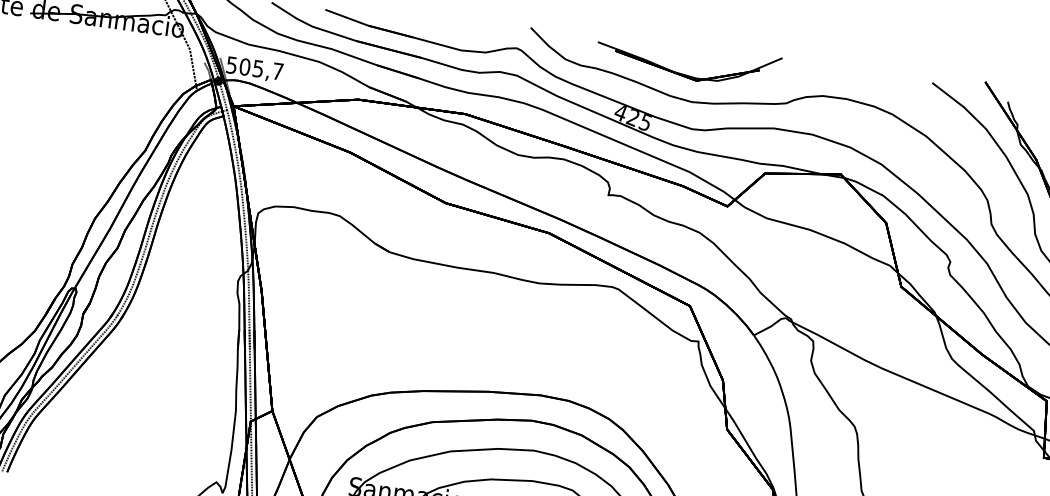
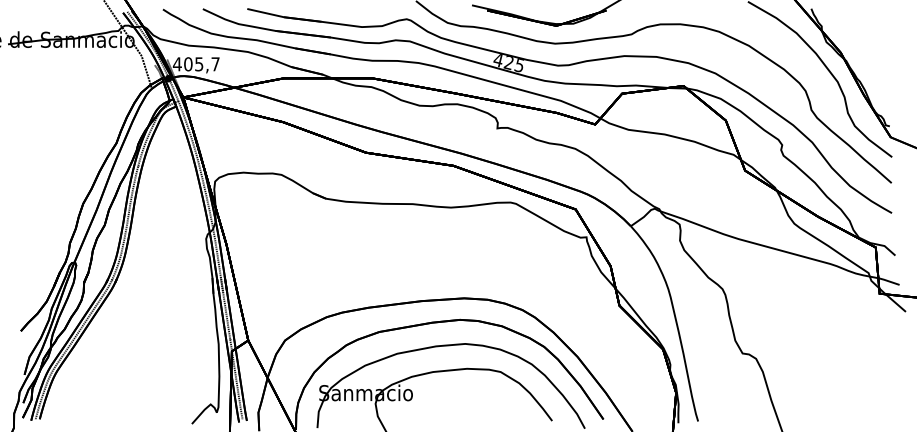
text: (230, 65) -> (176, 64), 505,7 -> 405,7

